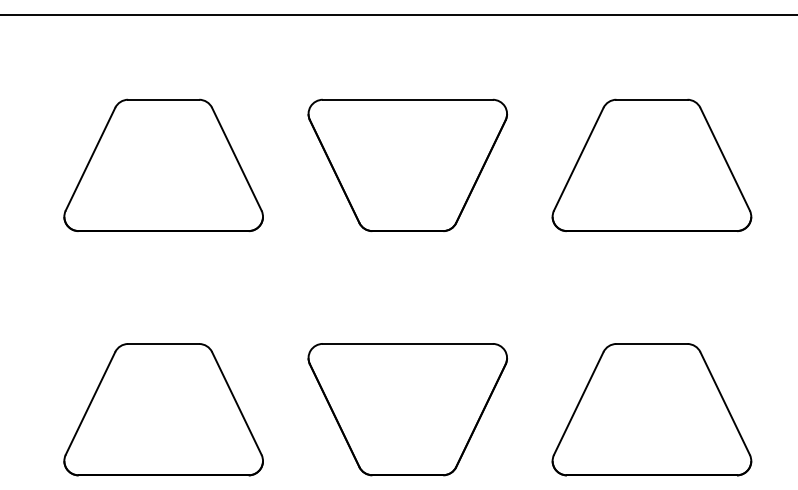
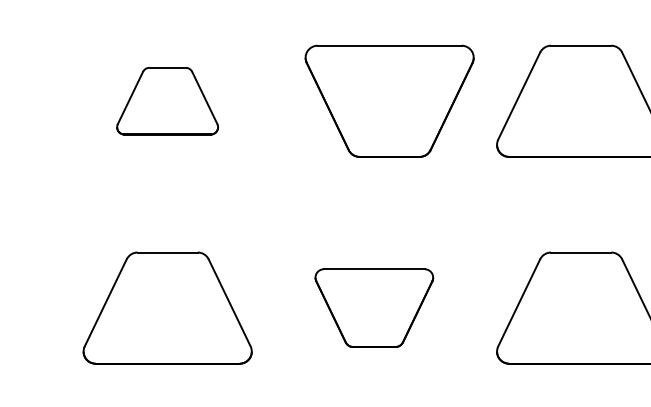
part: (163, 164) -> (167, 100), size x0.6
part: (407, 164) -> (389, 100), moved
part: (407, 409) -> (374, 307), size x0.7

